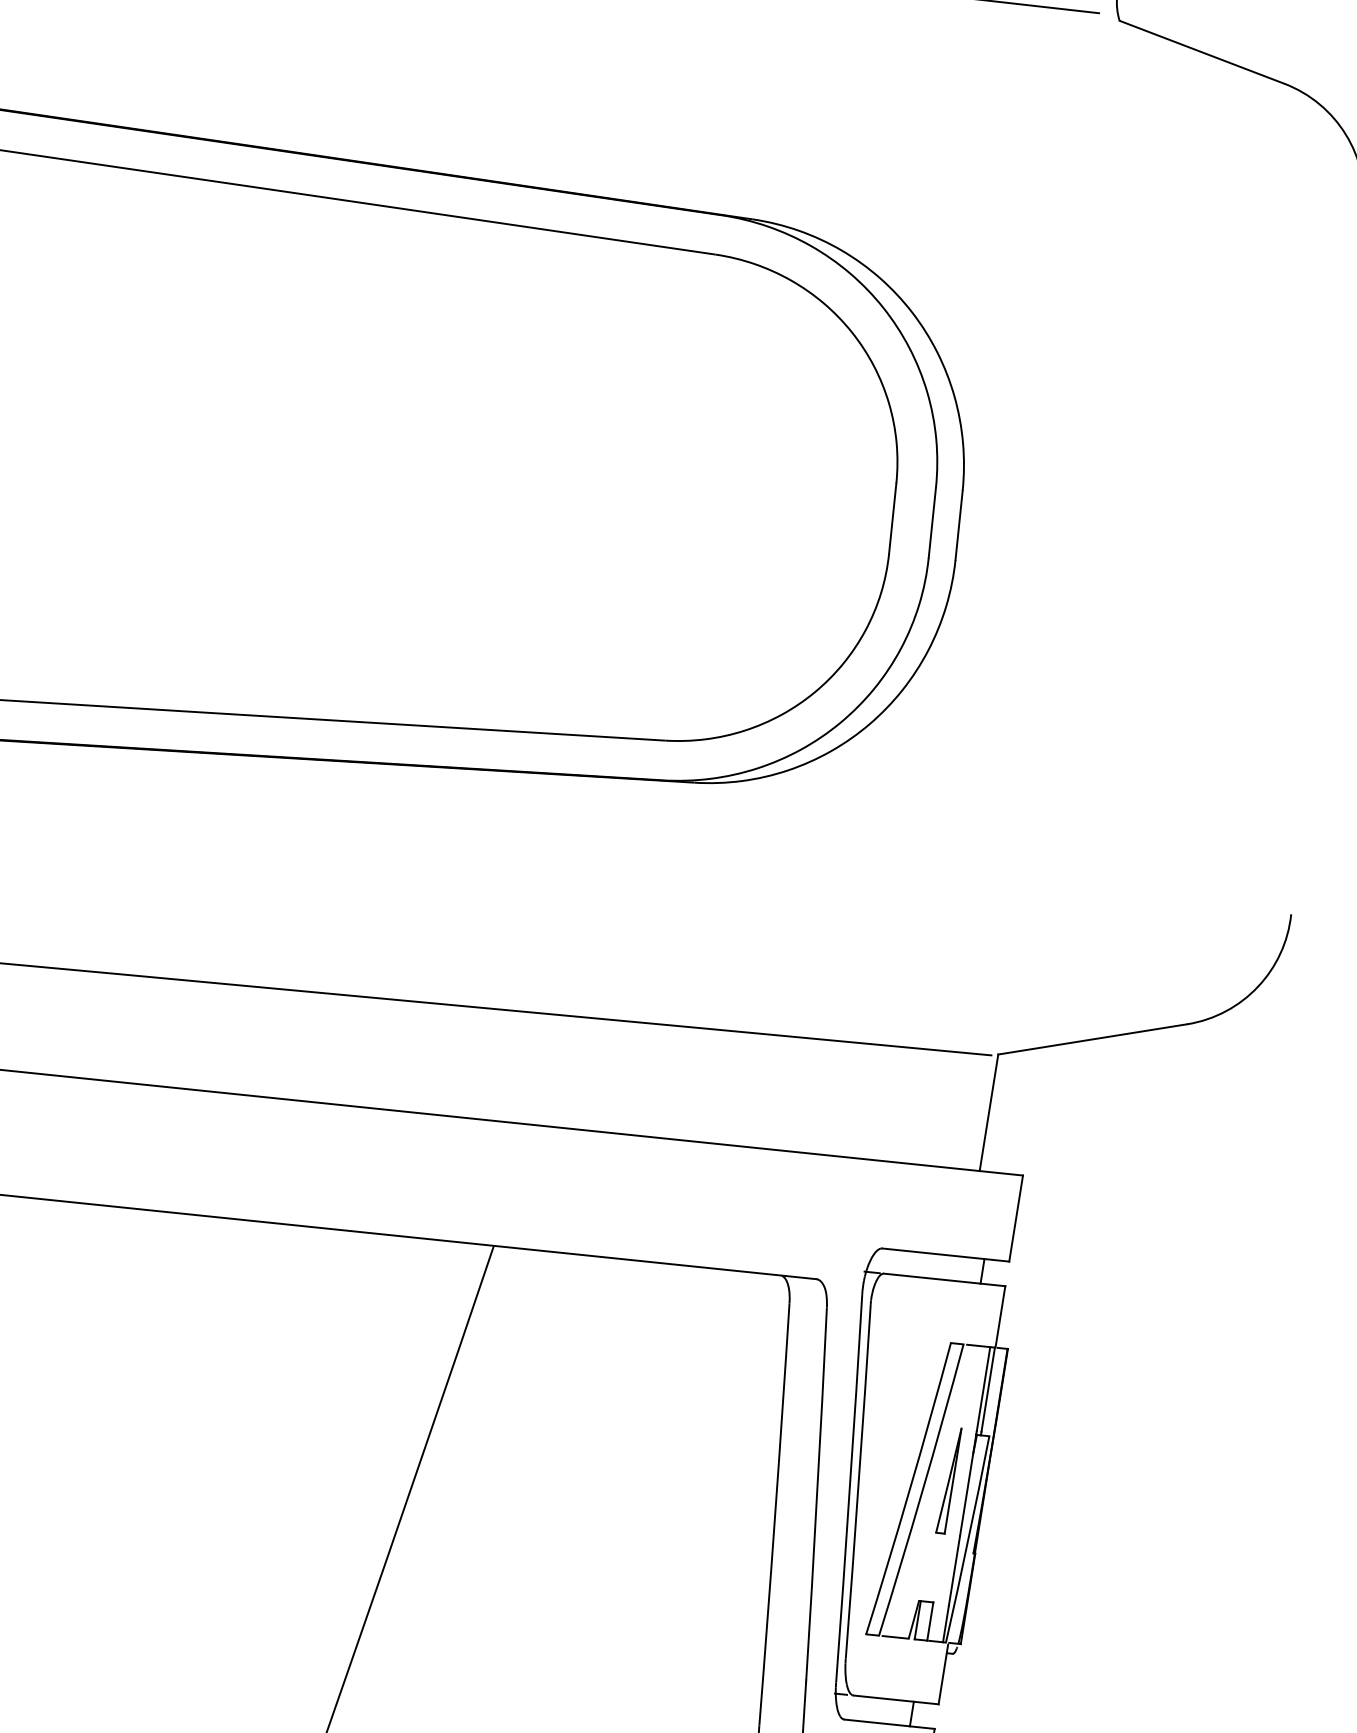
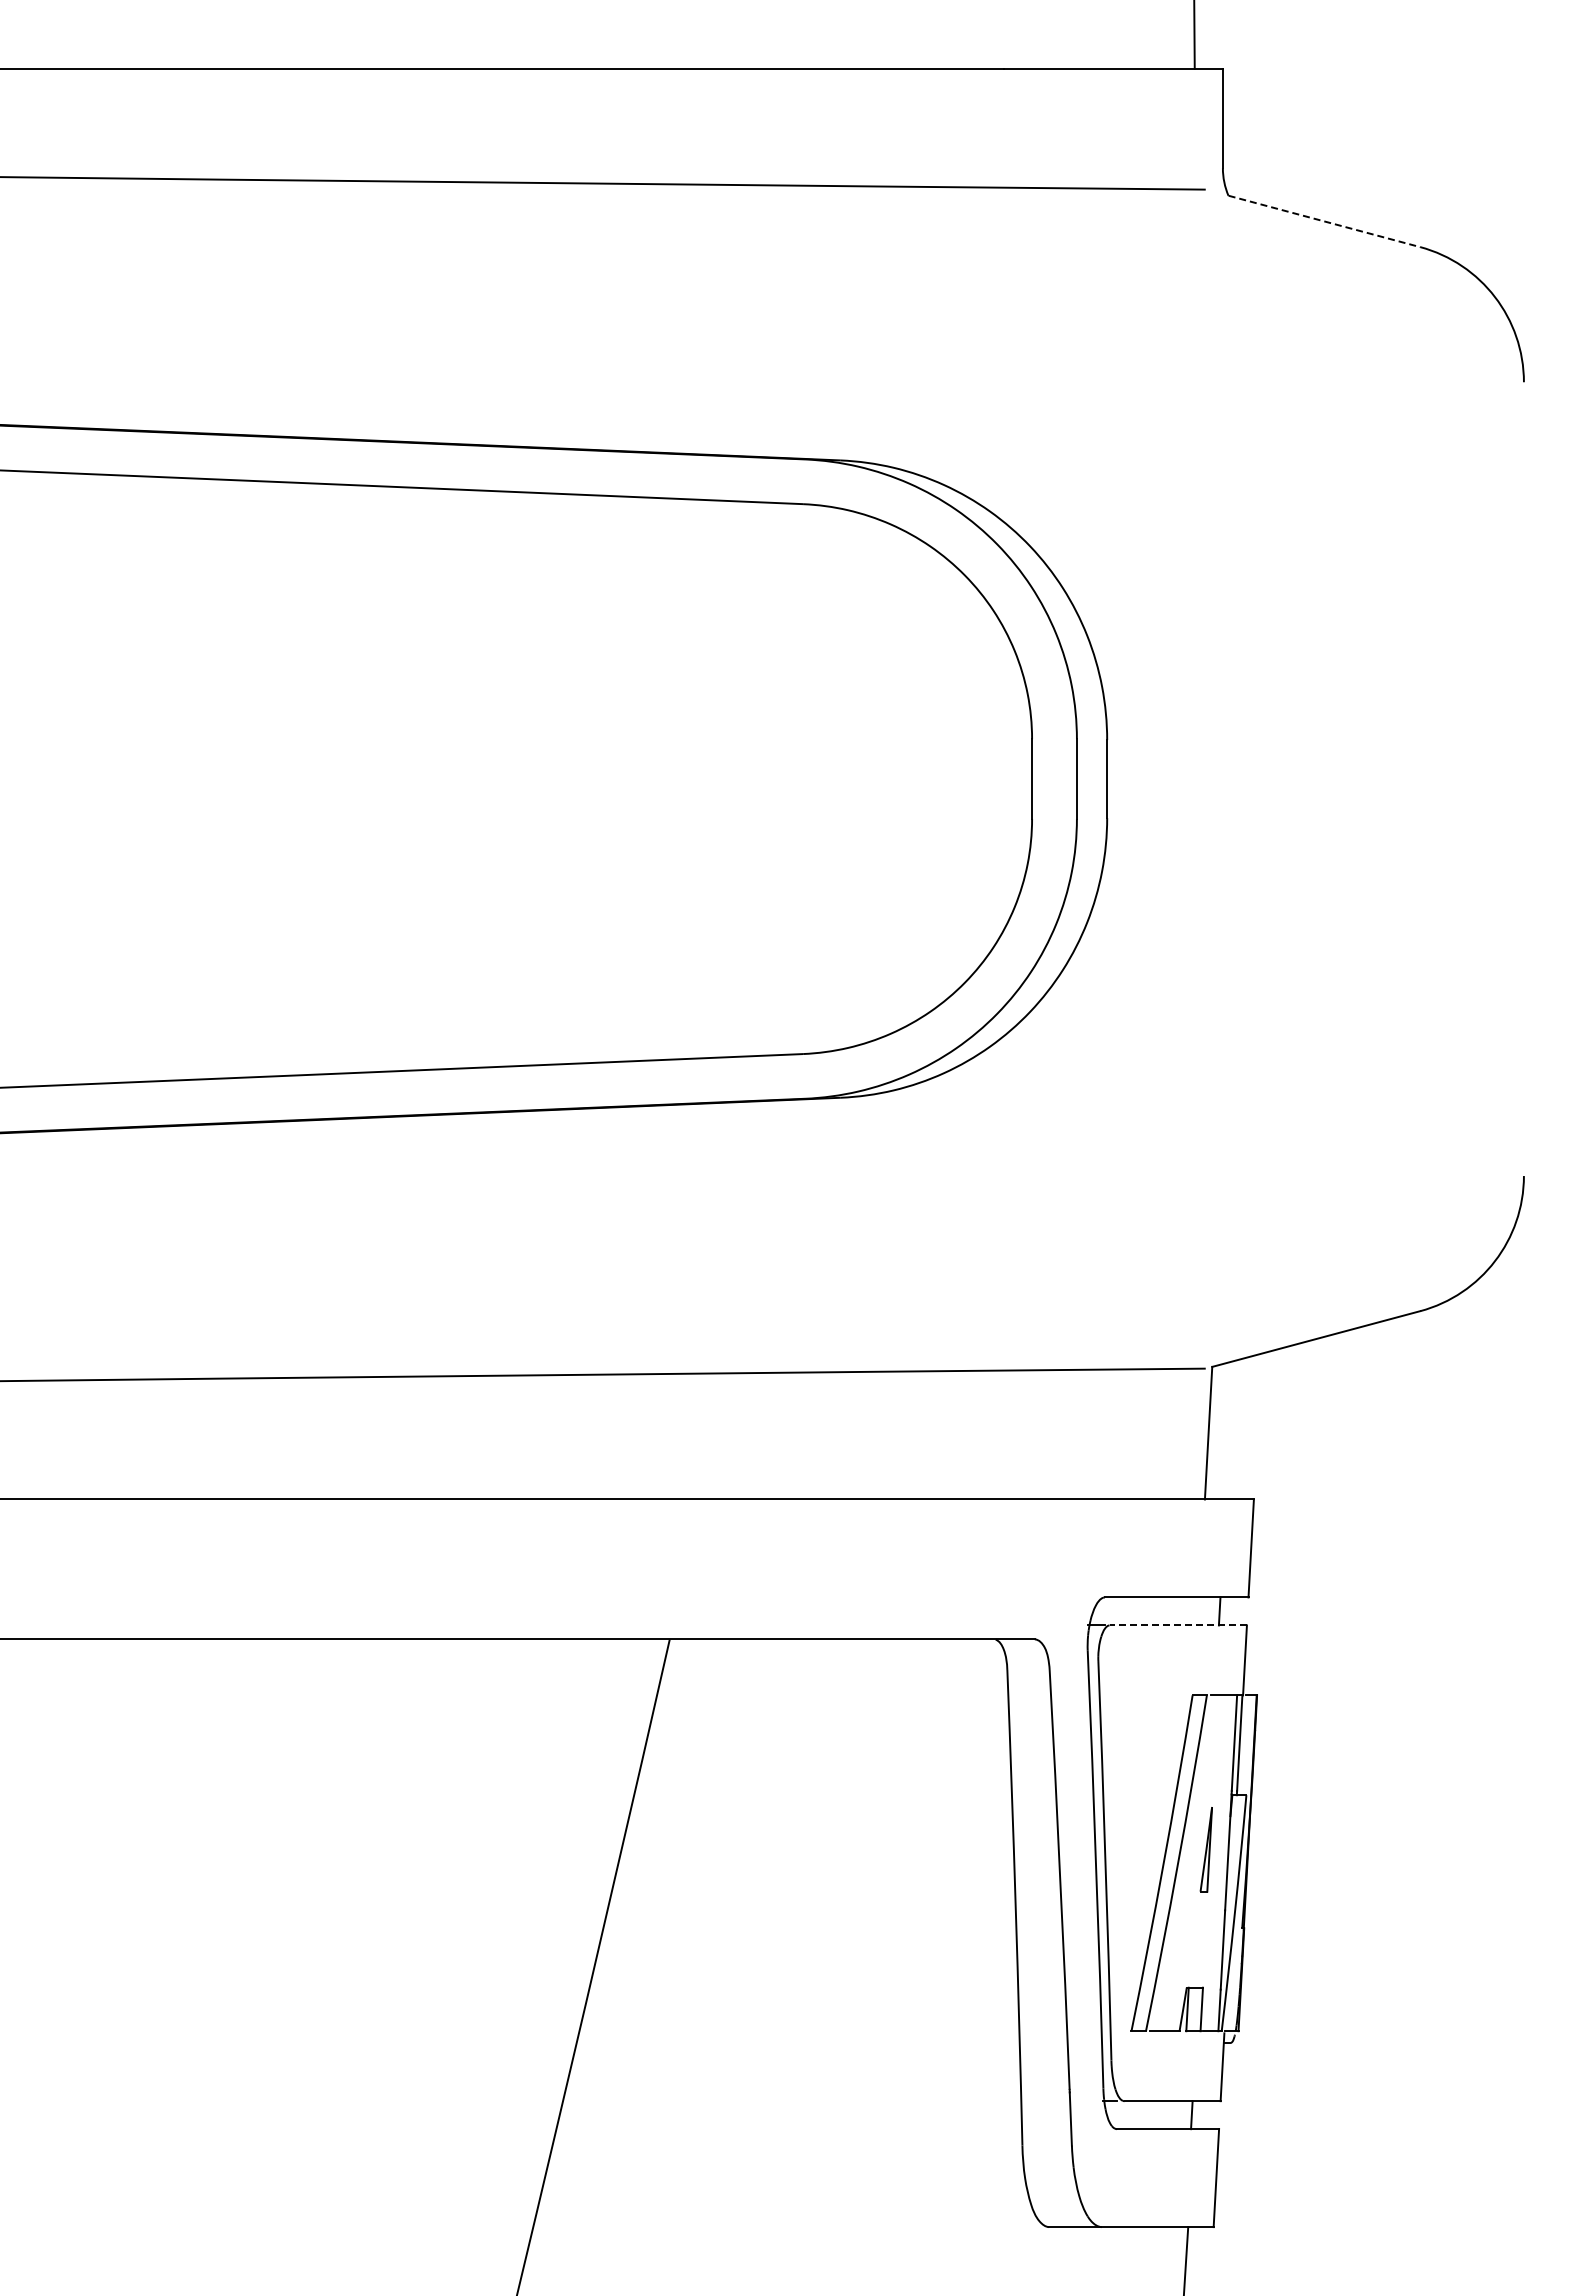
line: (1202, 52) -> (1324, 221), solid -> dashed
line: (944, 1280) -> (1178, 1625), solid -> dashed
part: (949, 1480) -> (1206, 1849), size x0.7

